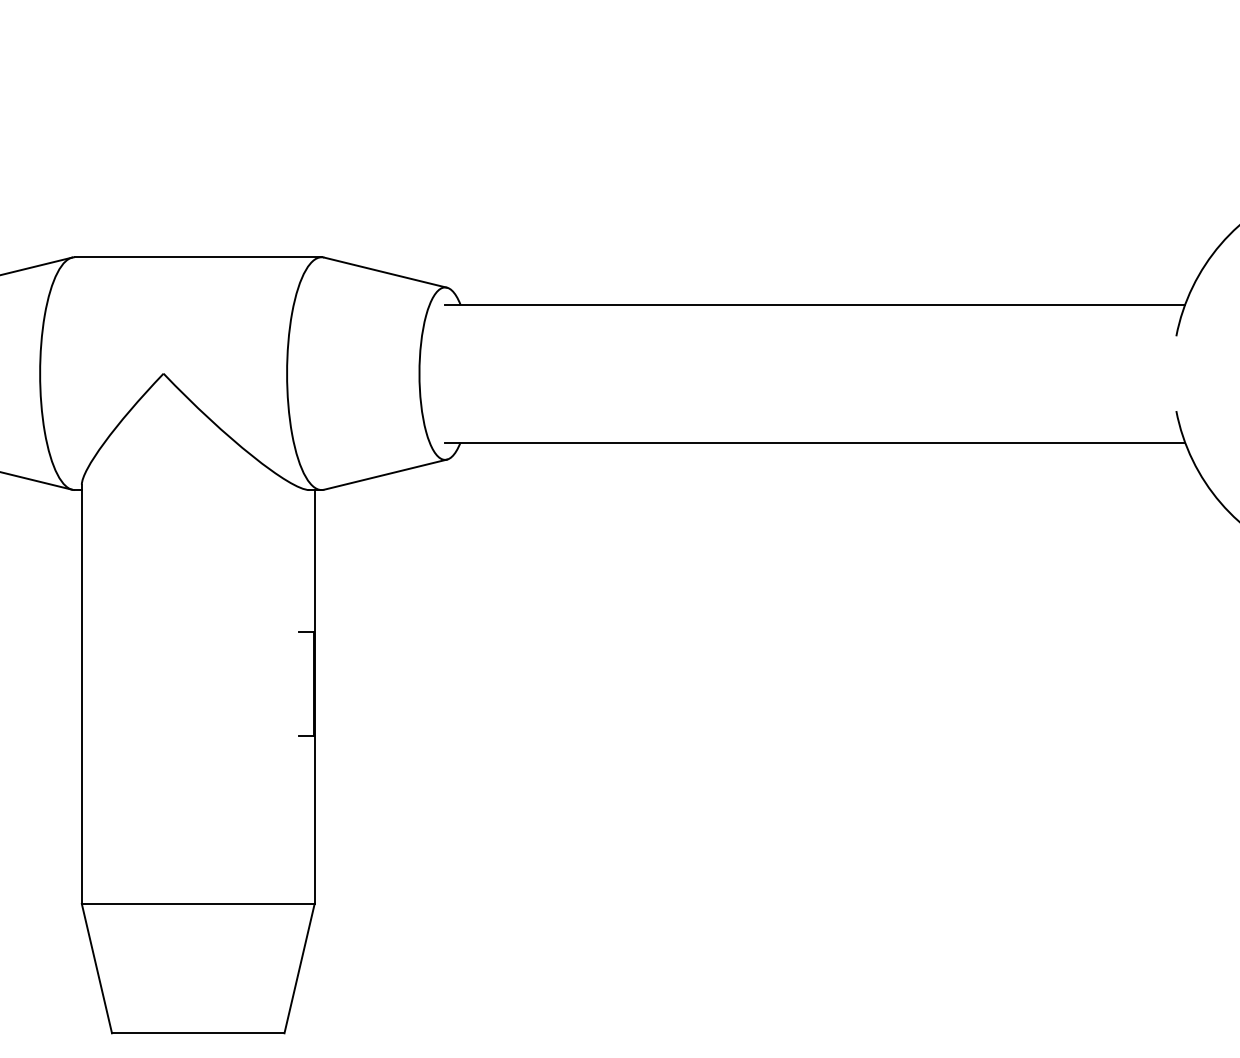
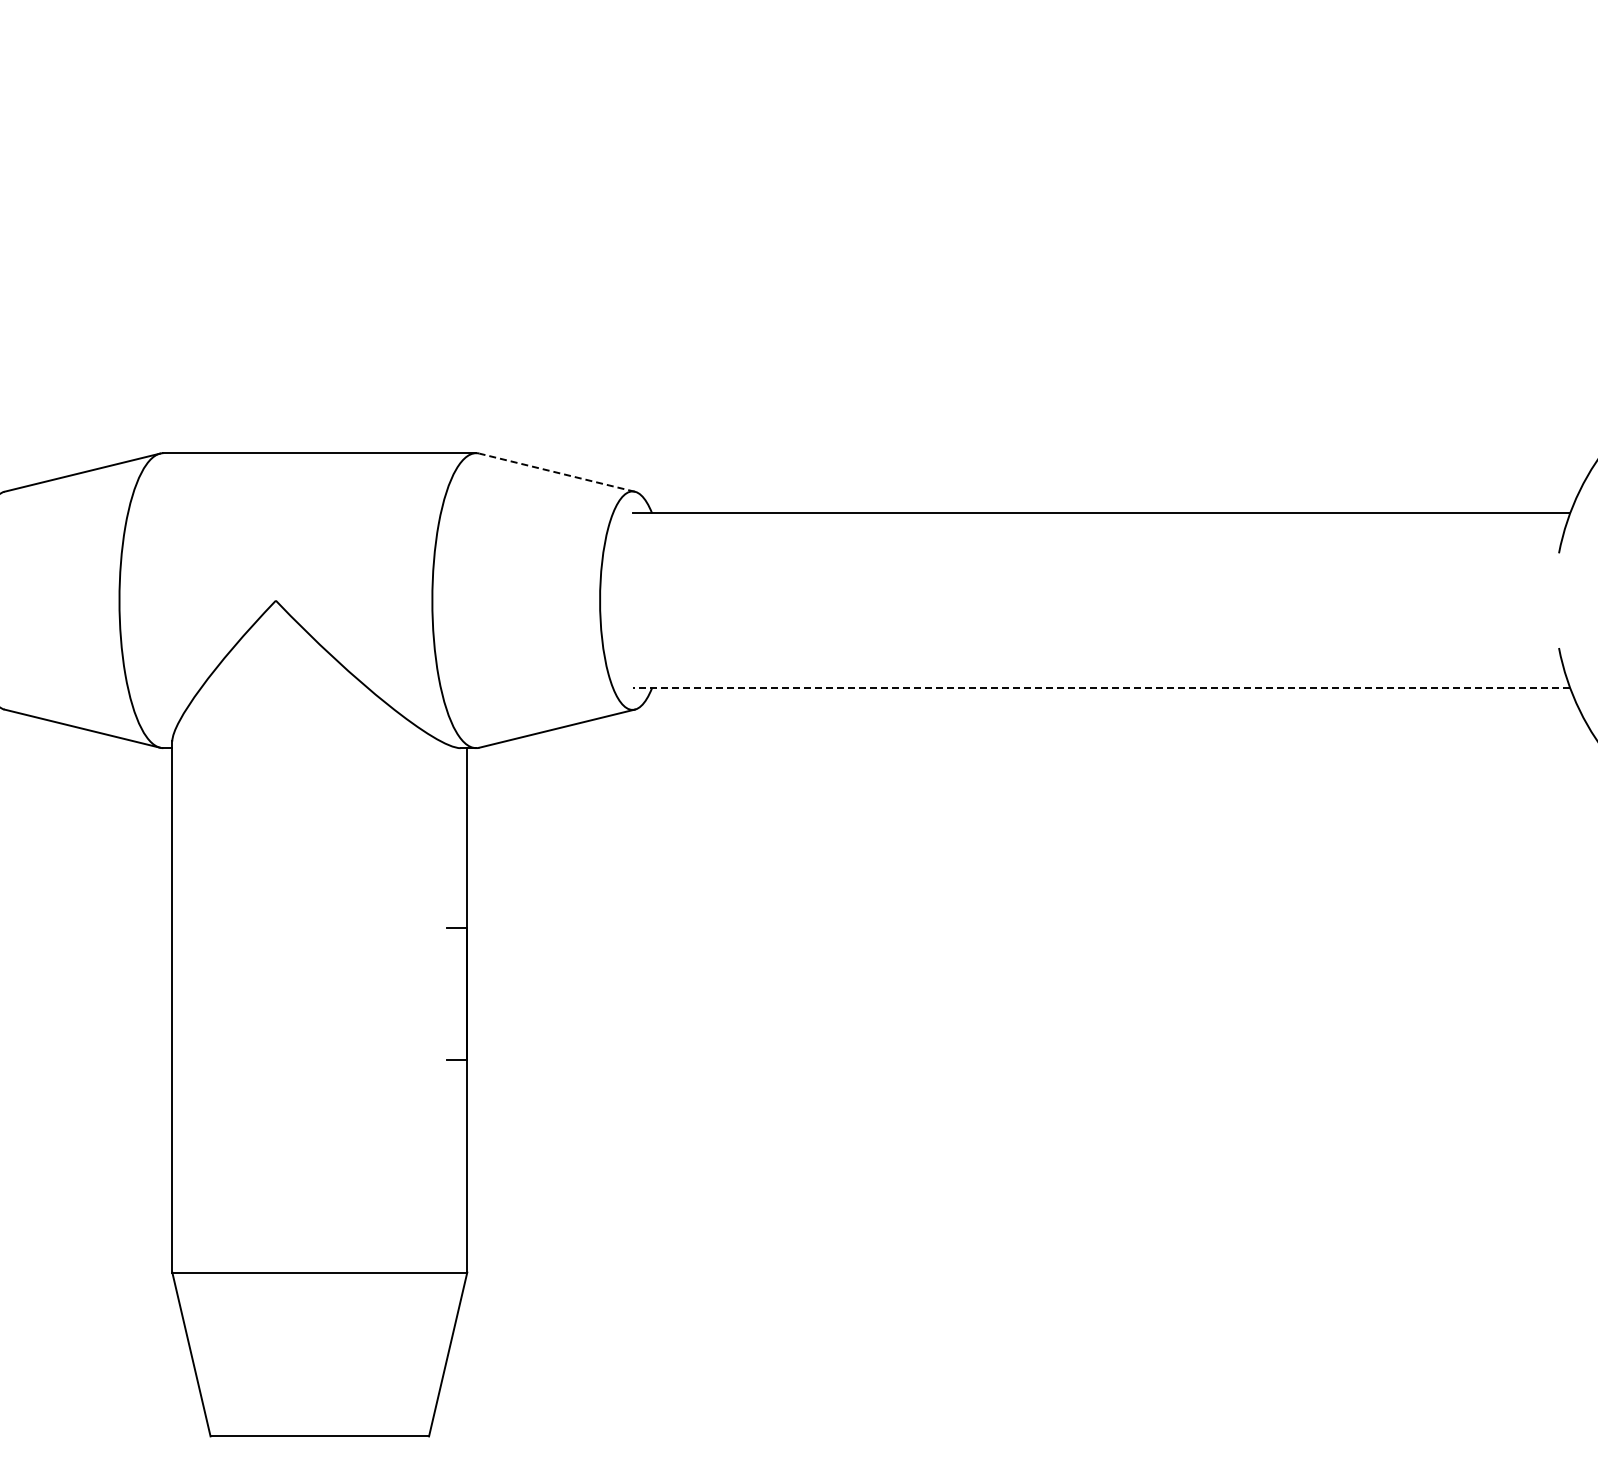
line: (385, 272) -> (556, 472), solid -> dashed
line: (815, 442) -> (1101, 688), solid -> dashed

